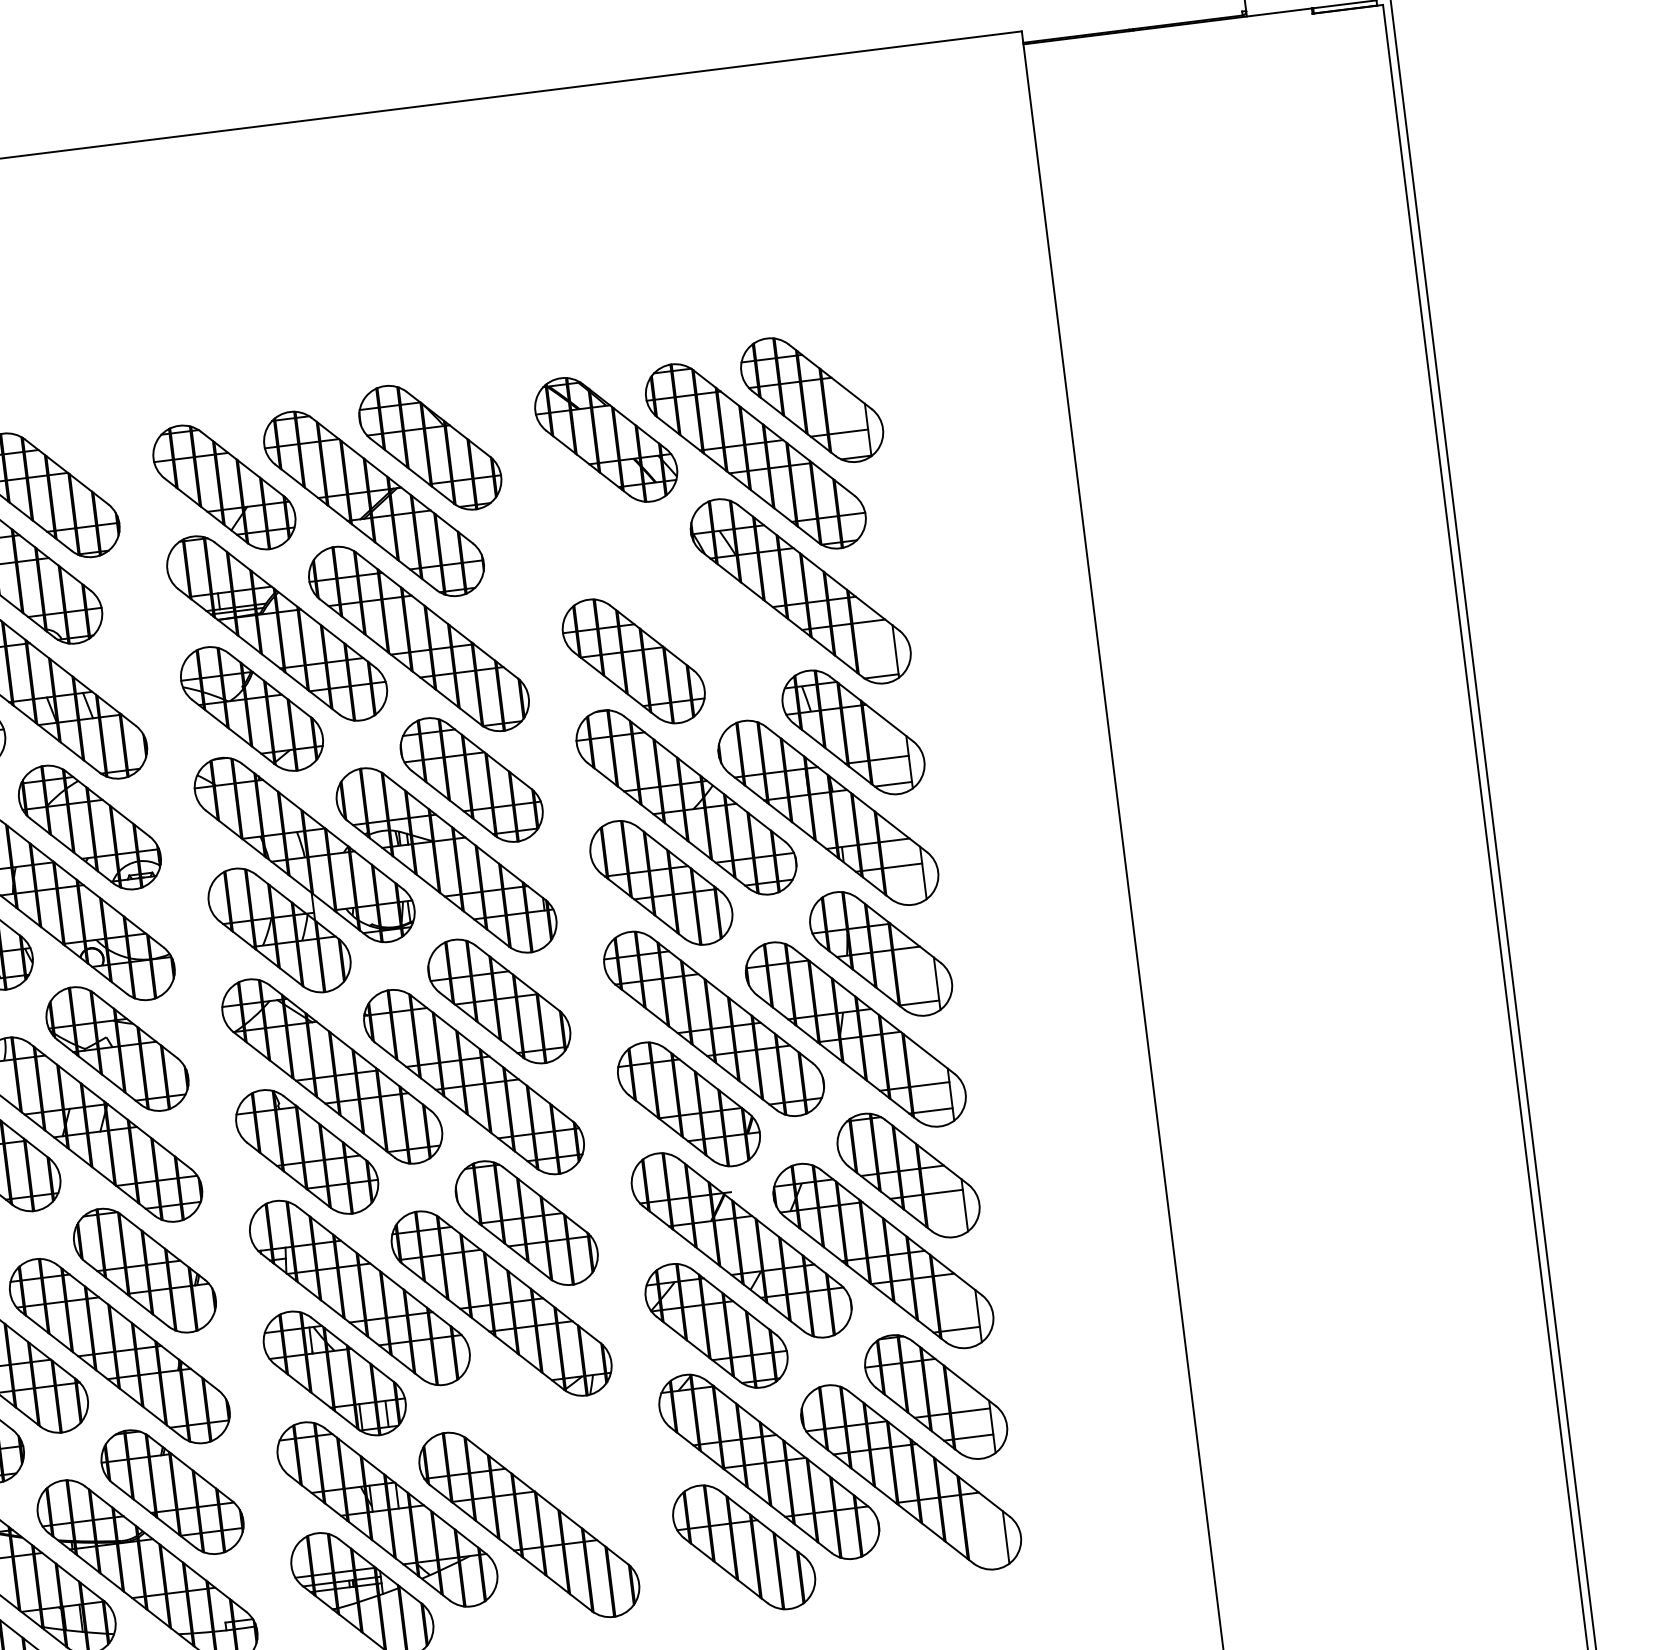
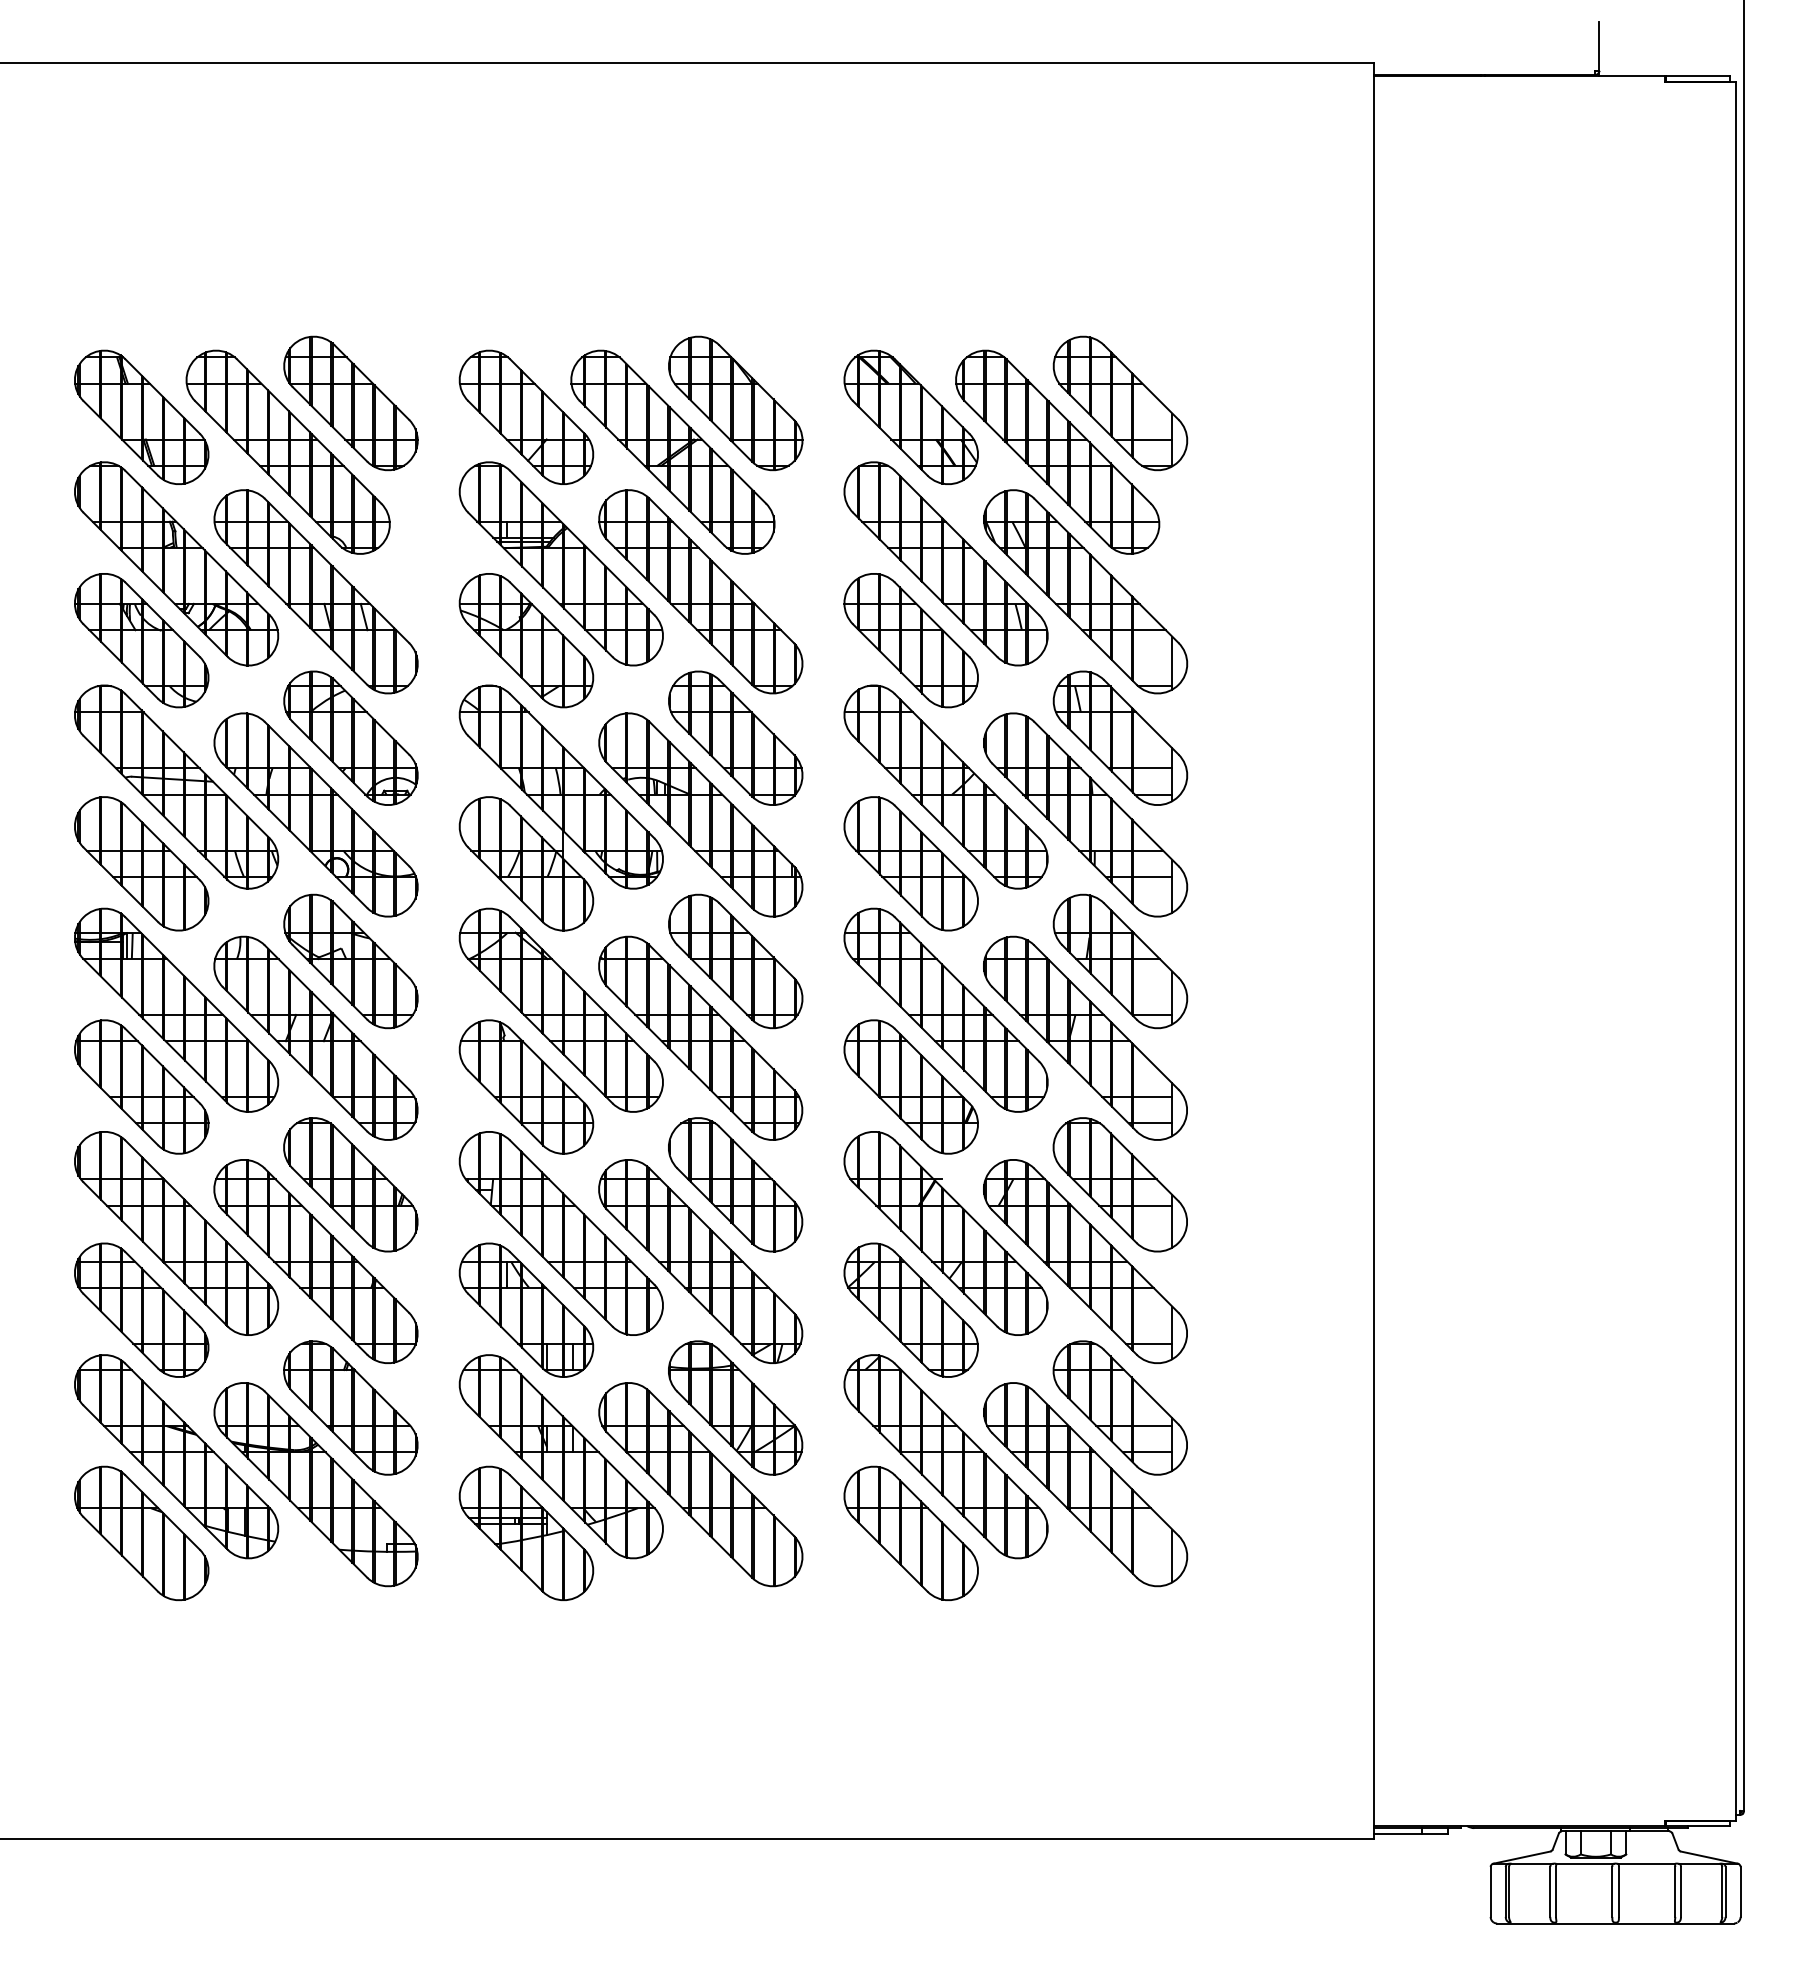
part: (658, 580) -> (945, 563), added
part: (554, 1444) -> (735, 1407), added

